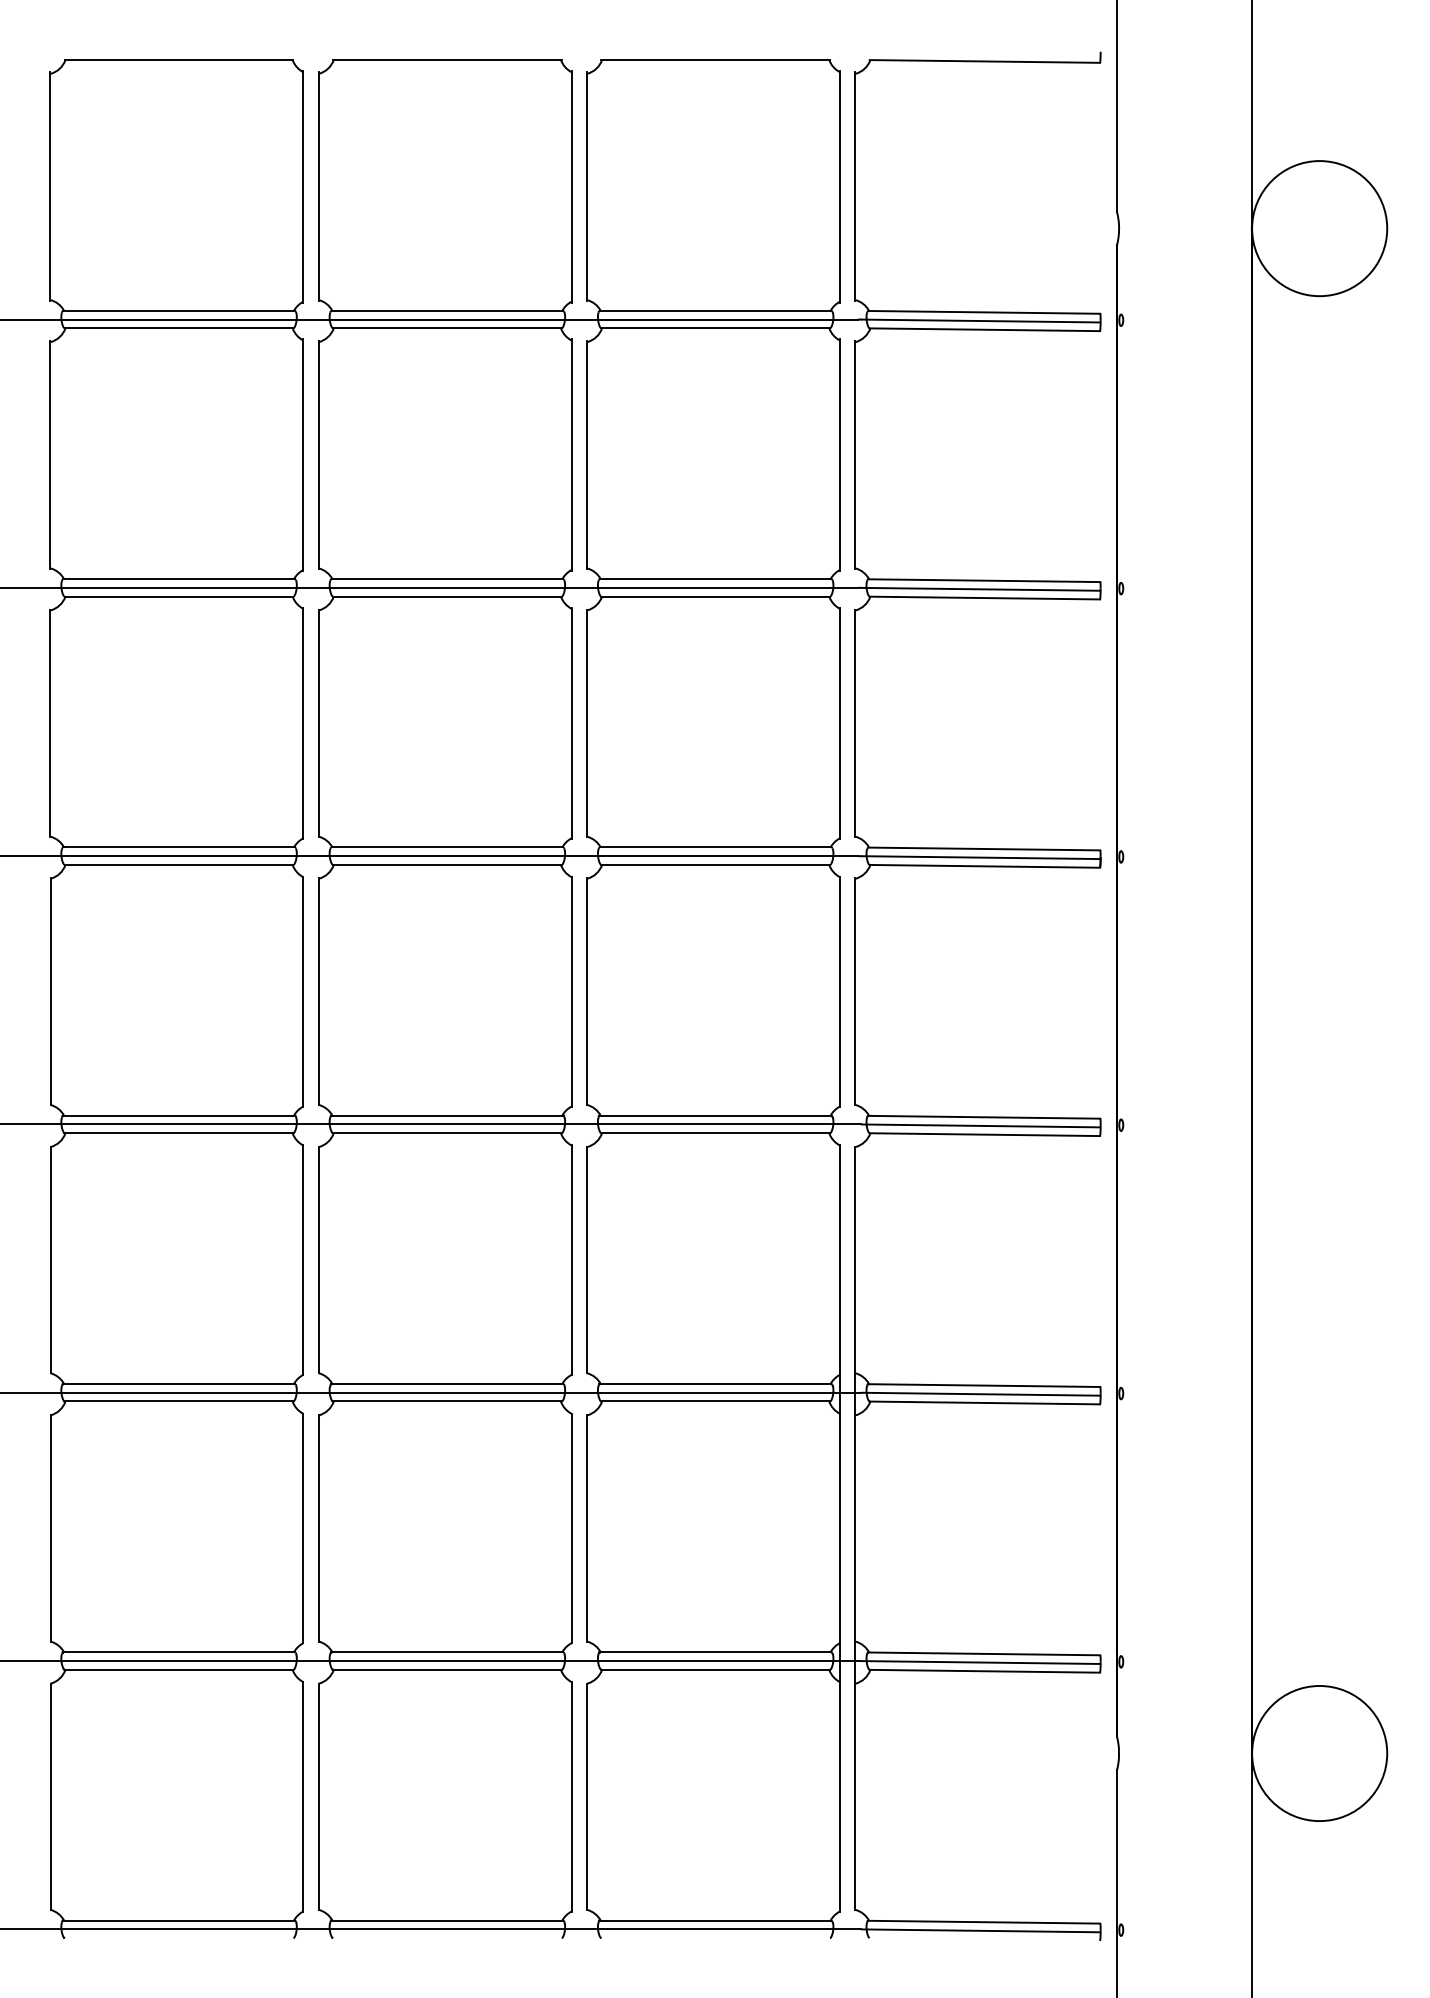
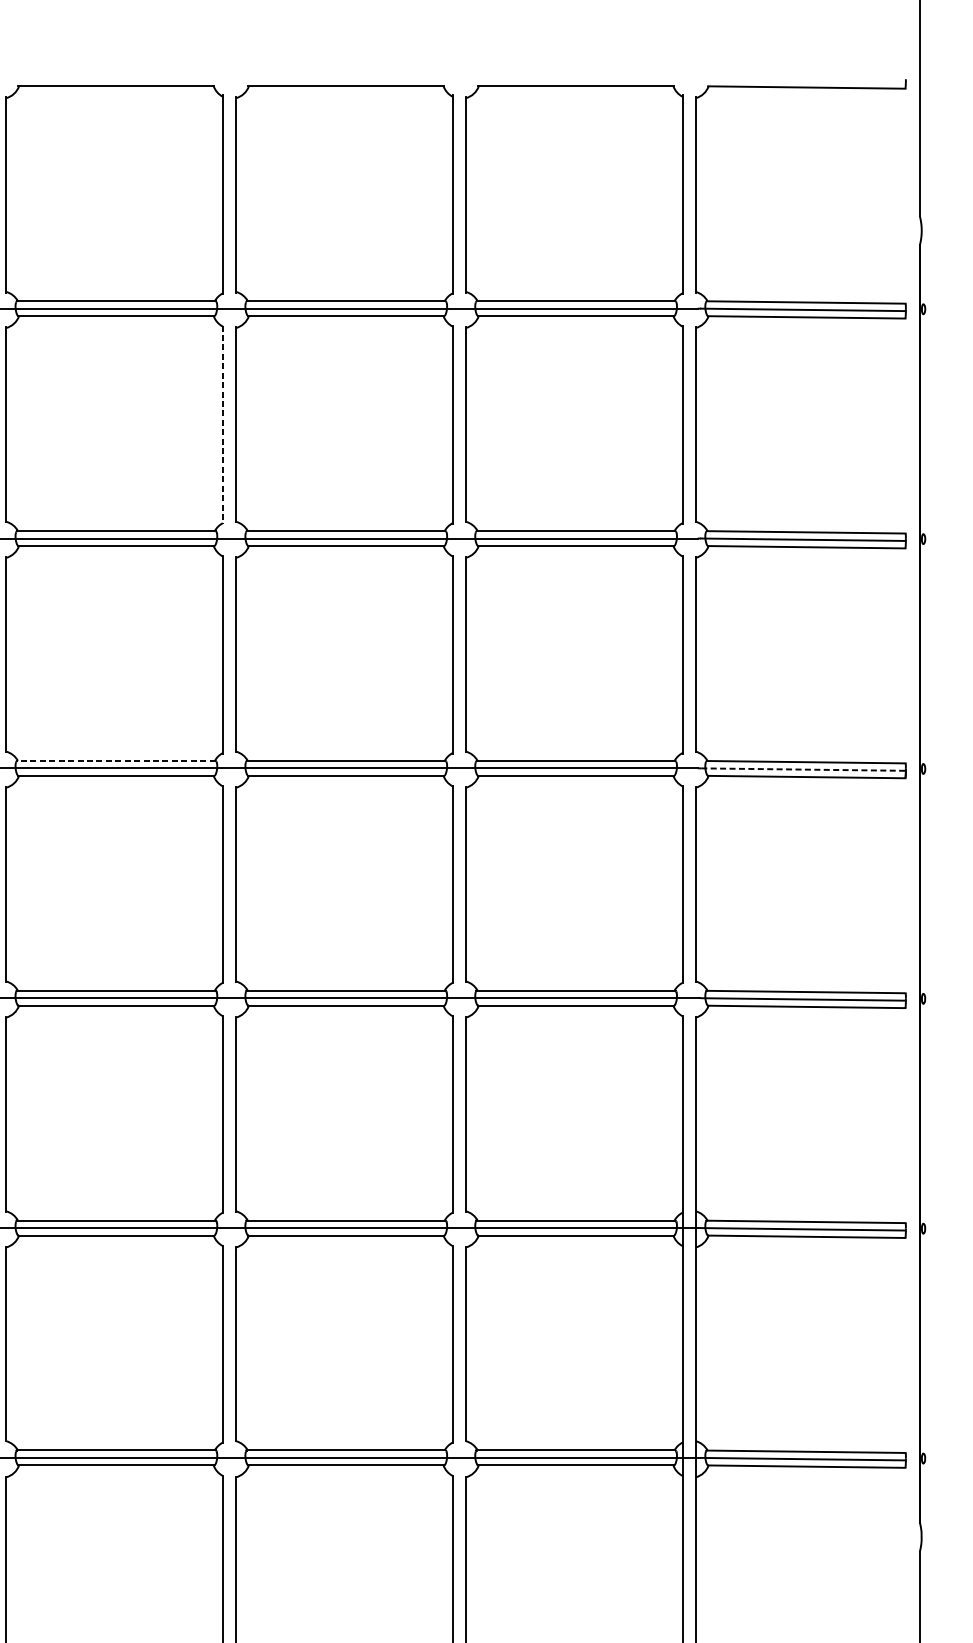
line: (303, 455) -> (222, 425), solid -> dashed
line: (179, 847) -> (116, 760), solid -> dashed
line: (981, 857) -> (803, 769), solid -> dashed

